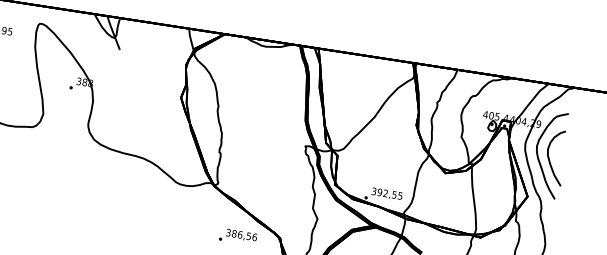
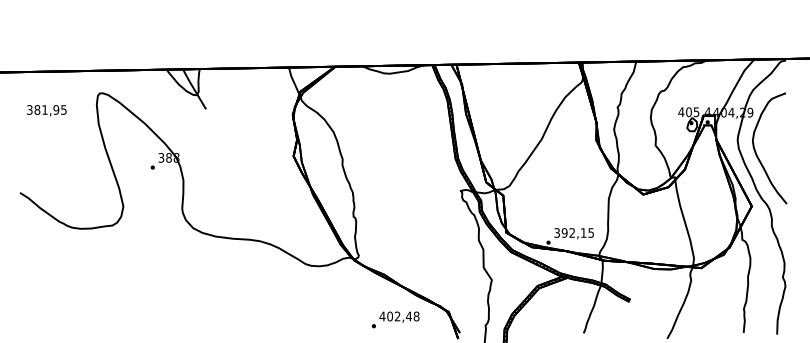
curve: (549, 158) -> (771, 153), removed
text: (394, 194) -> (583, 232), 392,55 -> 392,15
text: (241, 235) -> (399, 316), 386,56 -> 402,48

